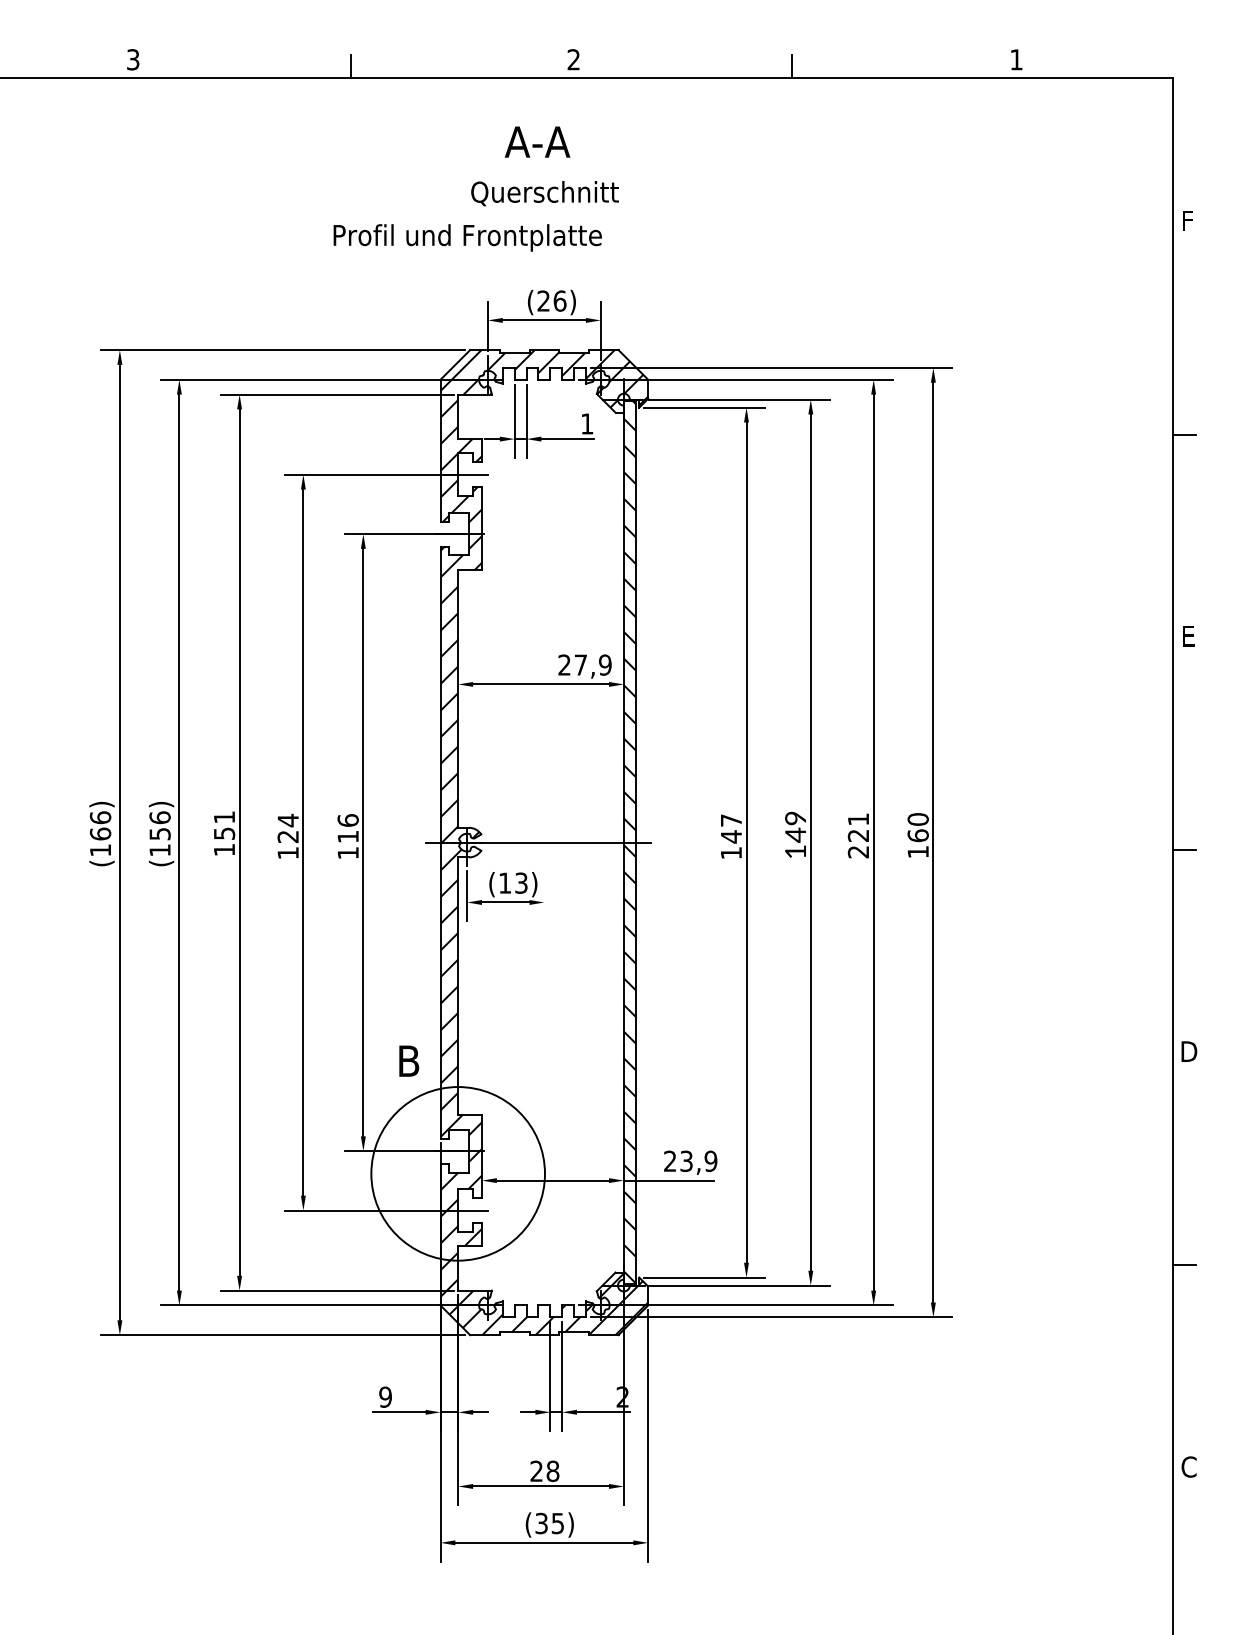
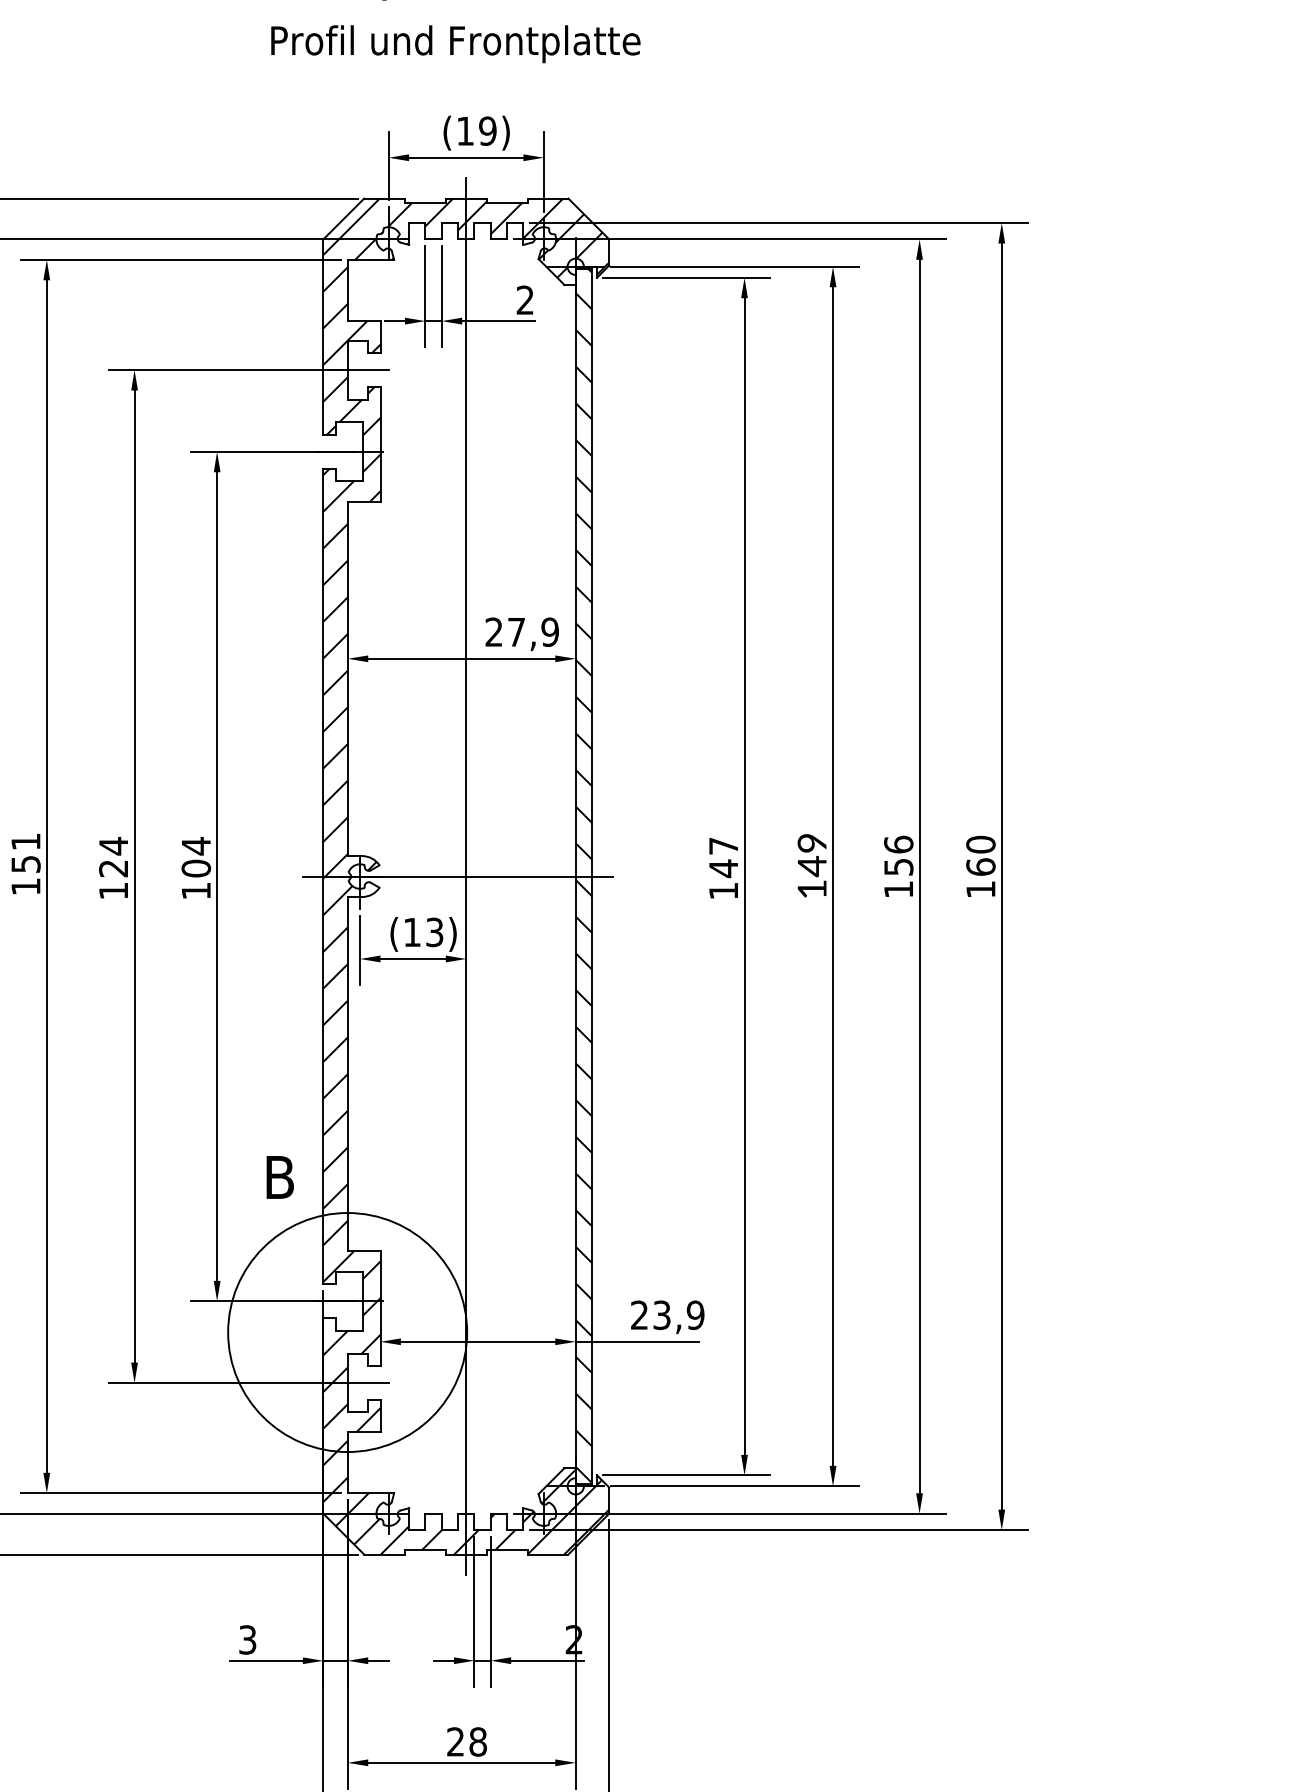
text: (467, 237) -> (455, 43), moved
text: (551, 300) -> (476, 130), (26) -> (19)
text: (587, 423) -> (525, 299), 1 -> 2
text: (347, 828) -> (195, 857), 116 -> 104
text: (858, 835) -> (898, 866), 221 -> 156
line: (544, 842) -> (466, 876), added
text: (385, 1396) -> (247, 1638), 9 -> 3

